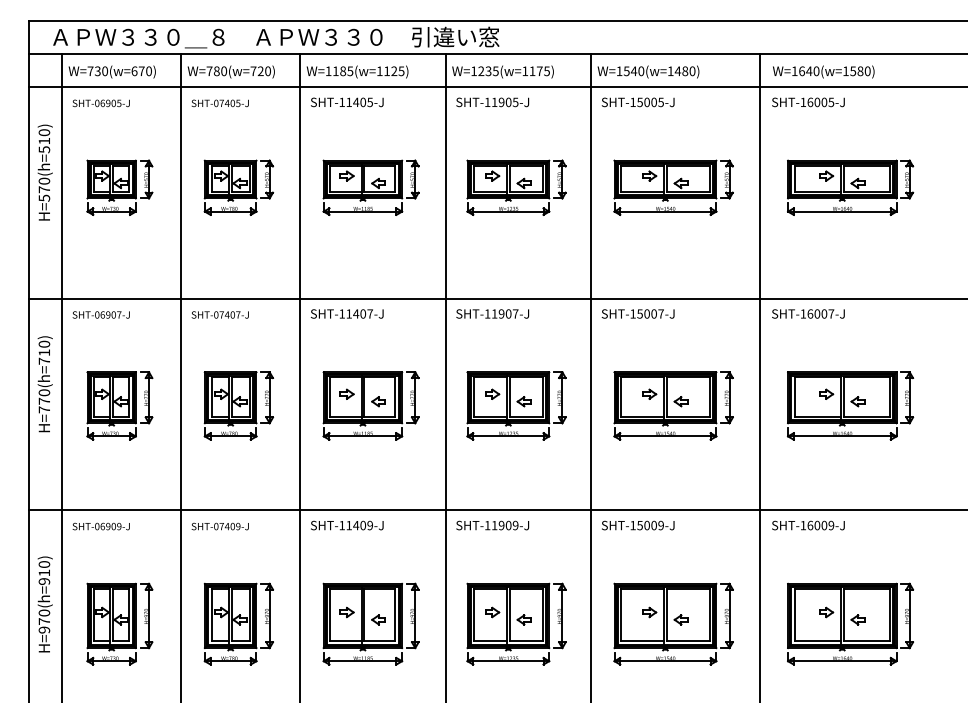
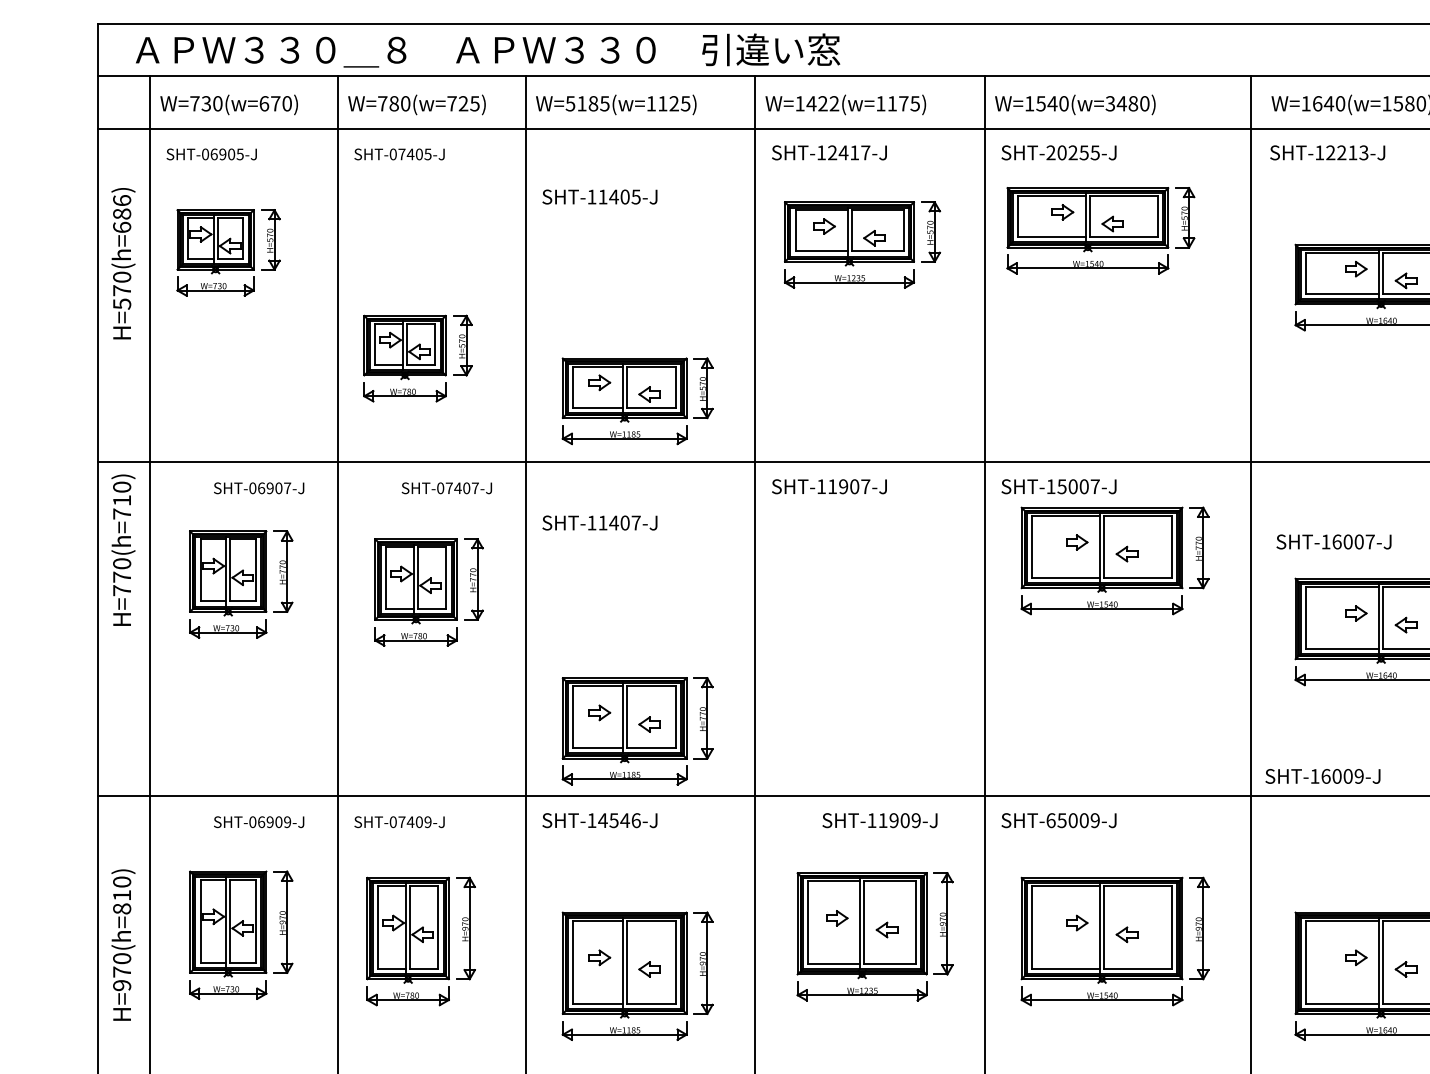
text: (267, 70) -> (474, 102), W=780(w=720) -> W=780(w=725)
text: (328, 71) -> (570, 104), W=1185(w=1125) -> W=5185(w=1125)
text: (488, 71) -> (822, 104), W=1235(w=1175) -> W=1422(w=1175)
text: (670, 71) -> (1110, 104), W=1540(w=1480) -> W=1540(w=3480)
text: (347, 102) -> (600, 197), moved
text: (504, 102) -> (848, 153), SHT-11905-J -> SHT-12417-J
text: (643, 102) -> (1067, 153), SHT-15005-J -> SHT-20255-J
text: (820, 102) -> (1346, 153), SHT-16005-J -> SHT-12213-J
text: (44, 141) -> (122, 214), H=570(h=510) -> H=570(h=686)
part: (119, 187) -> (227, 252), moved
part: (238, 187) -> (417, 358), moved
part: (370, 187) -> (636, 400), moved
part: (516, 187) -> (862, 244), moved
part: (673, 187) -> (1100, 230), moved
text: (346, 313) -> (598, 522), moved
text: (808, 313) -> (1334, 541), moved
text: (100, 314) -> (257, 487), moved
text: (219, 314) -> (445, 487), moved
text: (44, 384) -> (122, 550), moved
part: (119, 405) -> (240, 583), moved
part: (238, 405) -> (428, 591), moved
part: (370, 405) -> (636, 730), moved
part: (516, 405) -> (867, 631), removed
part: (673, 405) -> (1114, 560), moved
text: (359, 525) -> (619, 820), SHT-11409-J -> SHT-14546-J
text: (492, 525) -> (879, 820), moved
text: (632, 525) -> (1050, 820), SHT-15009-J -> SHT-65009-J
text: (808, 525) -> (1323, 776), moved
text: (100, 526) -> (257, 822), moved
text: (44, 581) -> (122, 908), H=970(h=910) -> H=970(h=810)
part: (119, 623) -> (240, 934), moved
part: (238, 623) -> (420, 940), moved
part: (516, 623) -> (874, 935), moved
part: (673, 623) -> (1114, 940), moved

